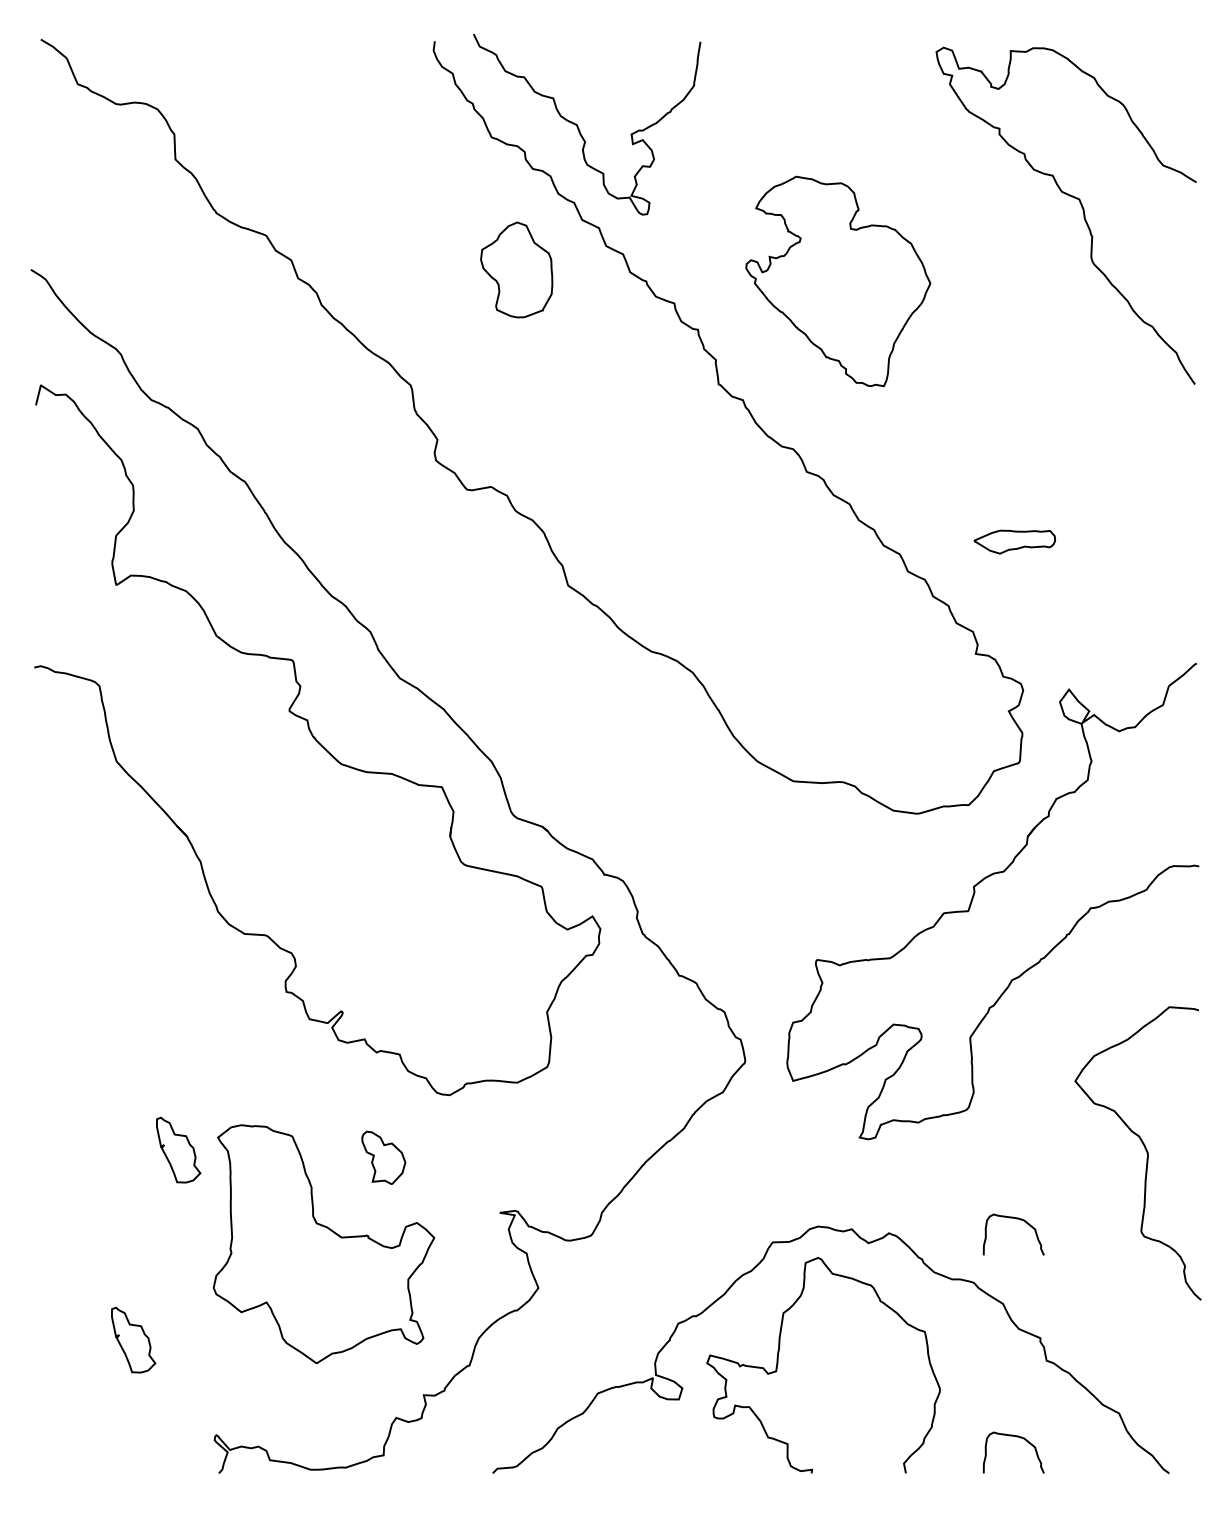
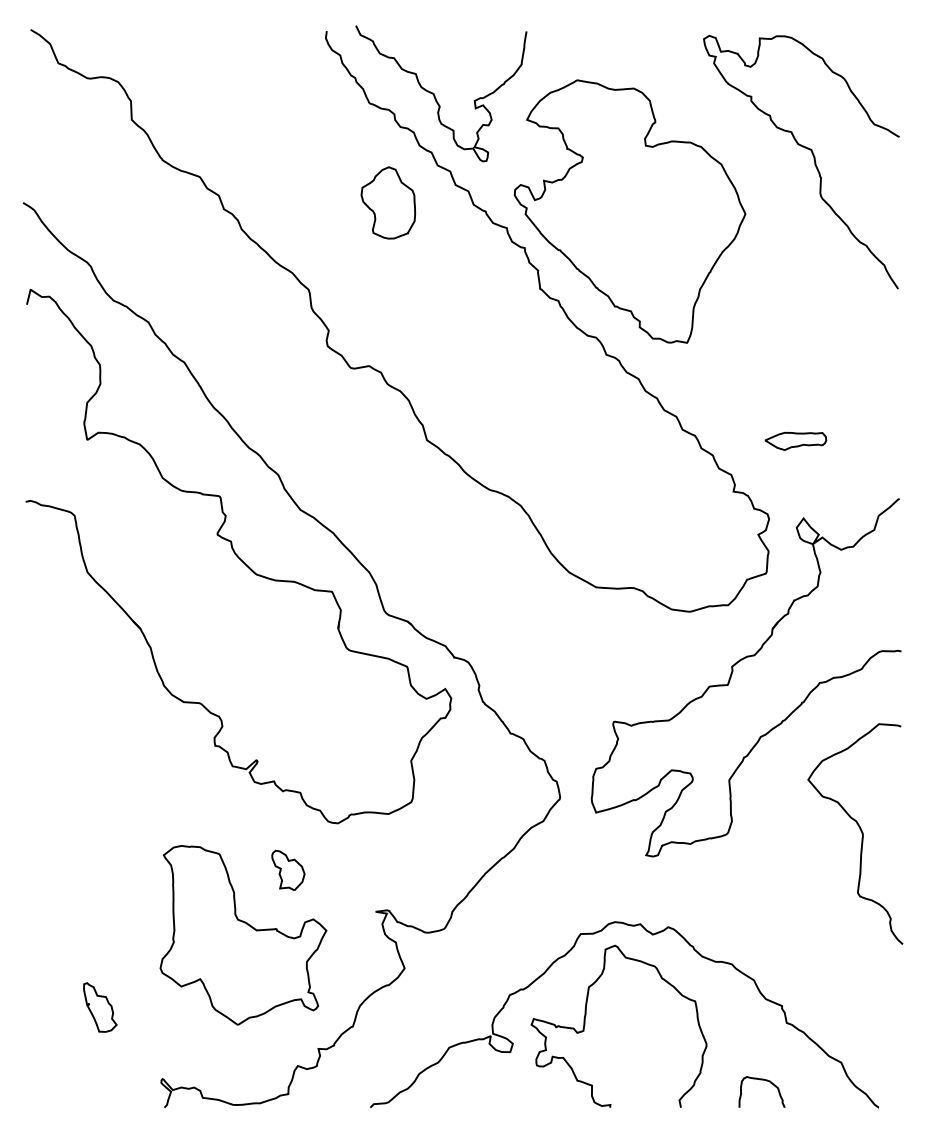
part: (838, 281) -> (630, 211), size x1.67
part: (1014, 541) -> (795, 440), moved
part: (178, 1149) -> (134, 864), removed
curve: (1145, 1150) -> (861, 831), moved
curve: (1016, 1219) -> (764, 916), removed

